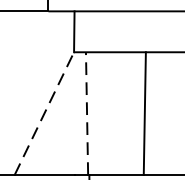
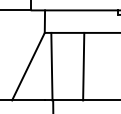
line: (44, 113) -> (28, 66), dashed -> solid
line: (86, 113) -> (51, 66), dashed -> solid

